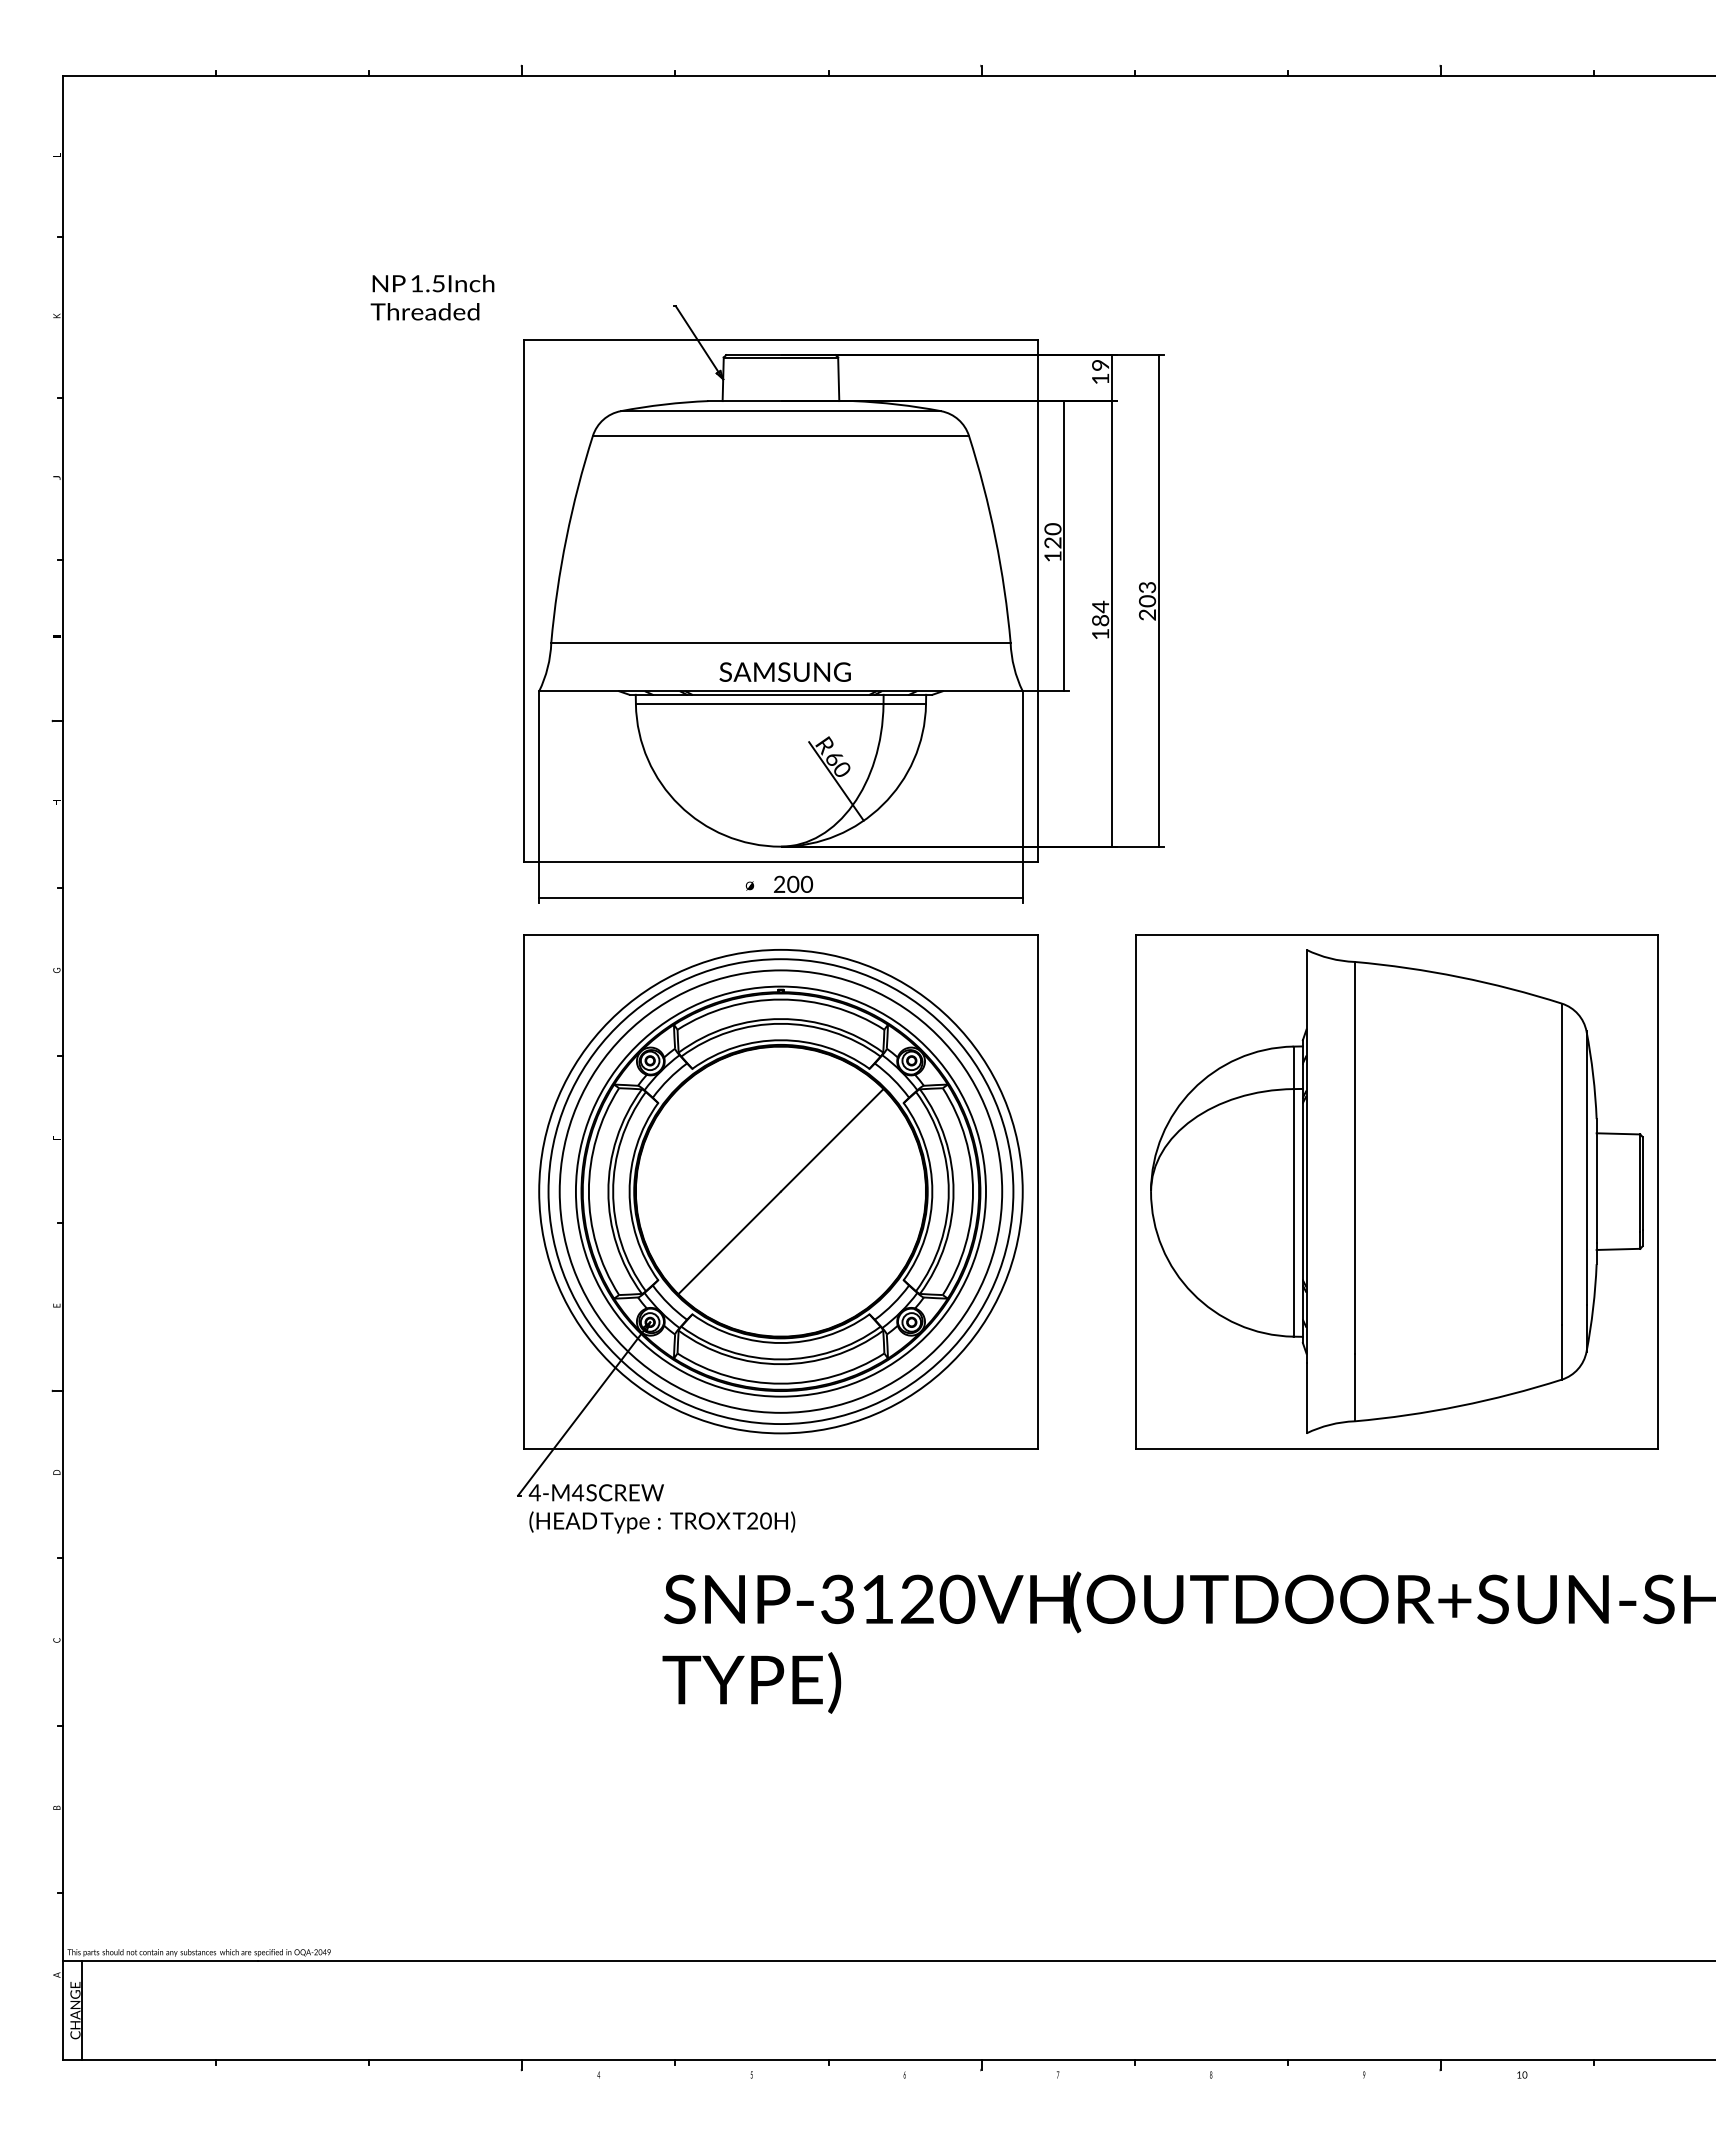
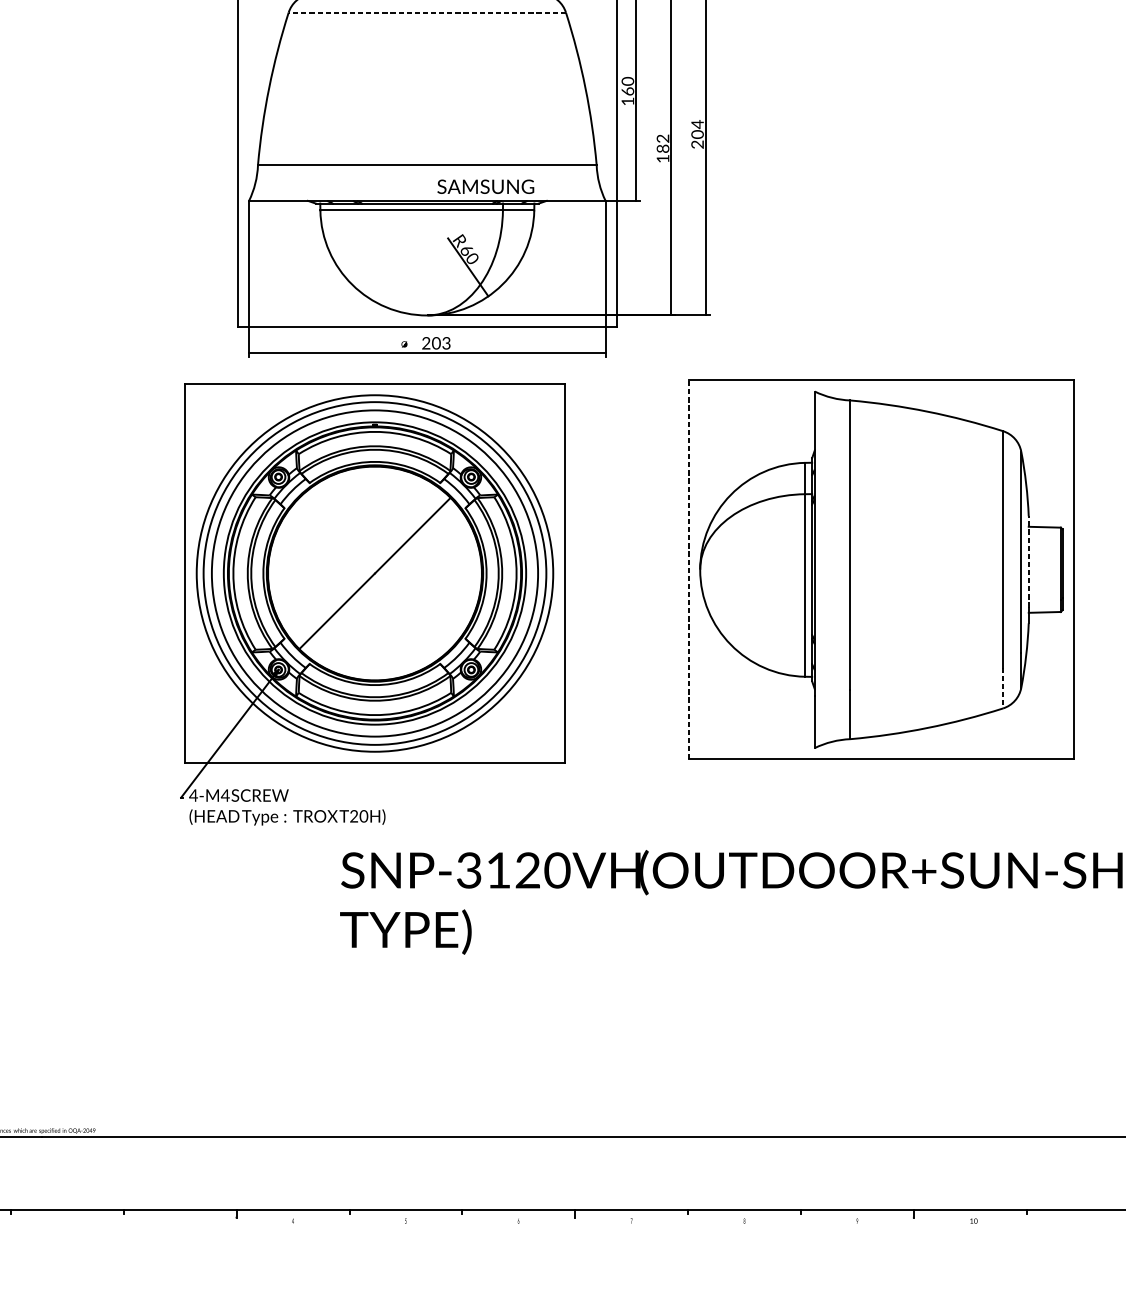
line: (780, 435) -> (426, 12), solid -> dashed
text: (1052, 542) -> (627, 91), 120 -> 160
text: (1147, 587) -> (697, 124), 203 -> 204
text: (1100, 606) -> (662, 138), 184 -> 182
text: (784, 671) -> (485, 186), moved
text: (806, 884) -> (446, 343), 200 -> 203
line: (1596, 1181) -> (1028, 562), solid -> dashed
line: (1135, 1191) -> (688, 569), solid -> dashed
part: (777, 1233) -> (372, 604), moved
line: (1561, 1352) -> (1002, 688), solid -> dashed

